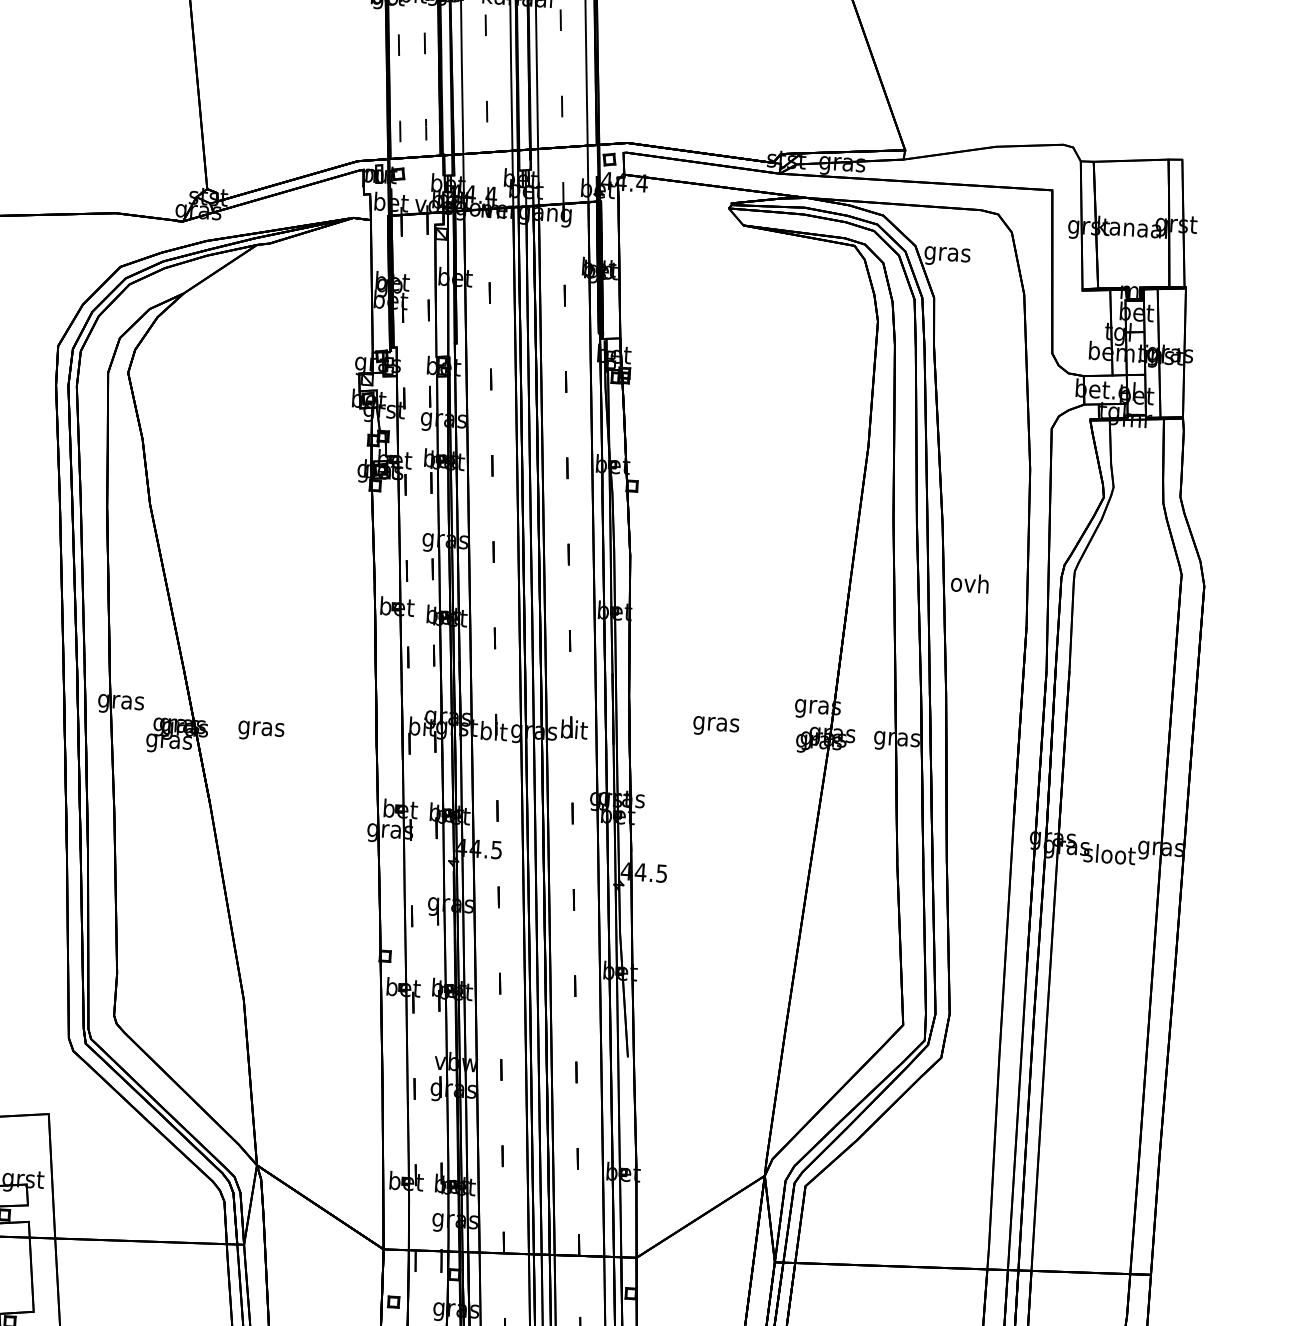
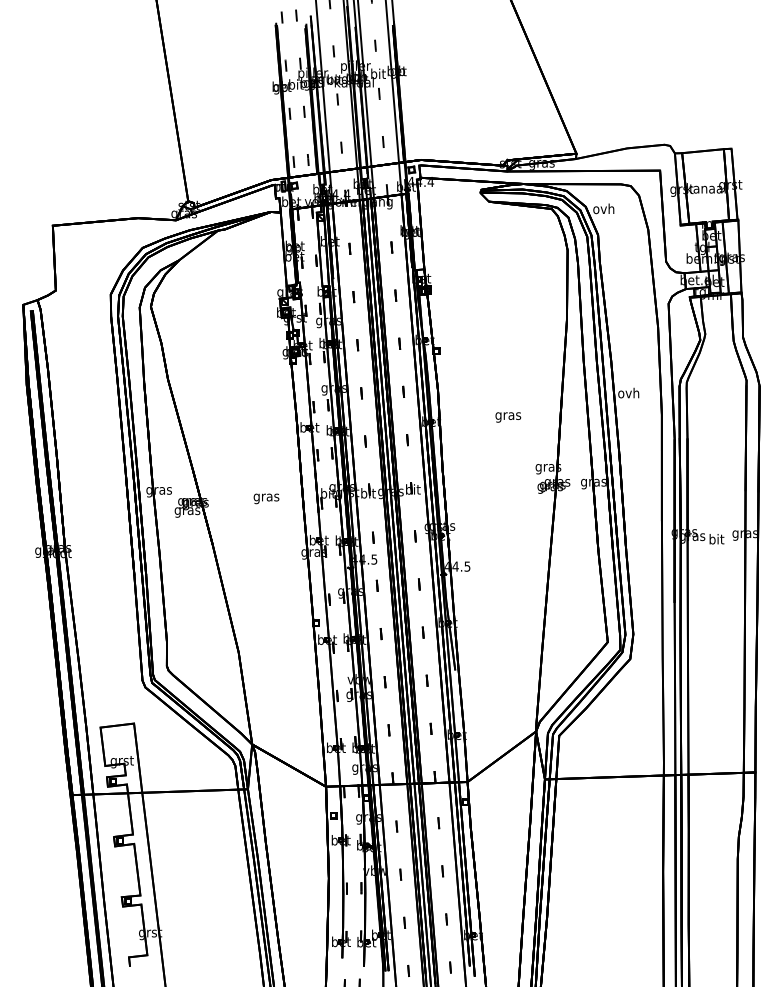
text: (946, 252) -> (603, 209), gras -> ovh
text: (716, 726) -> (508, 417), moved
text: (261, 730) -> (266, 498), moved
text: (1109, 854) -> (716, 539), sloot -> bit

